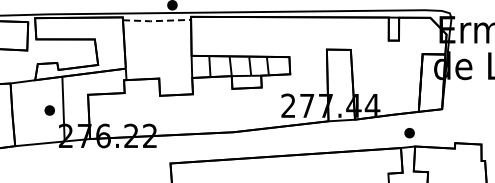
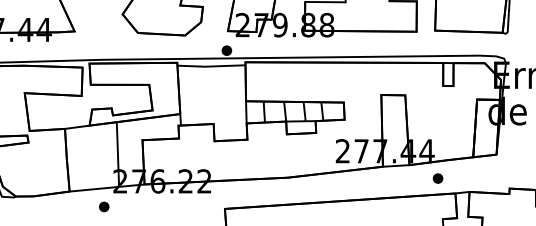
line: (156, 21) -> (210, 66), dashed -> solid
part: (50, 110) -> (104, 206), moved
part: (409, 133) -> (437, 178), moved

